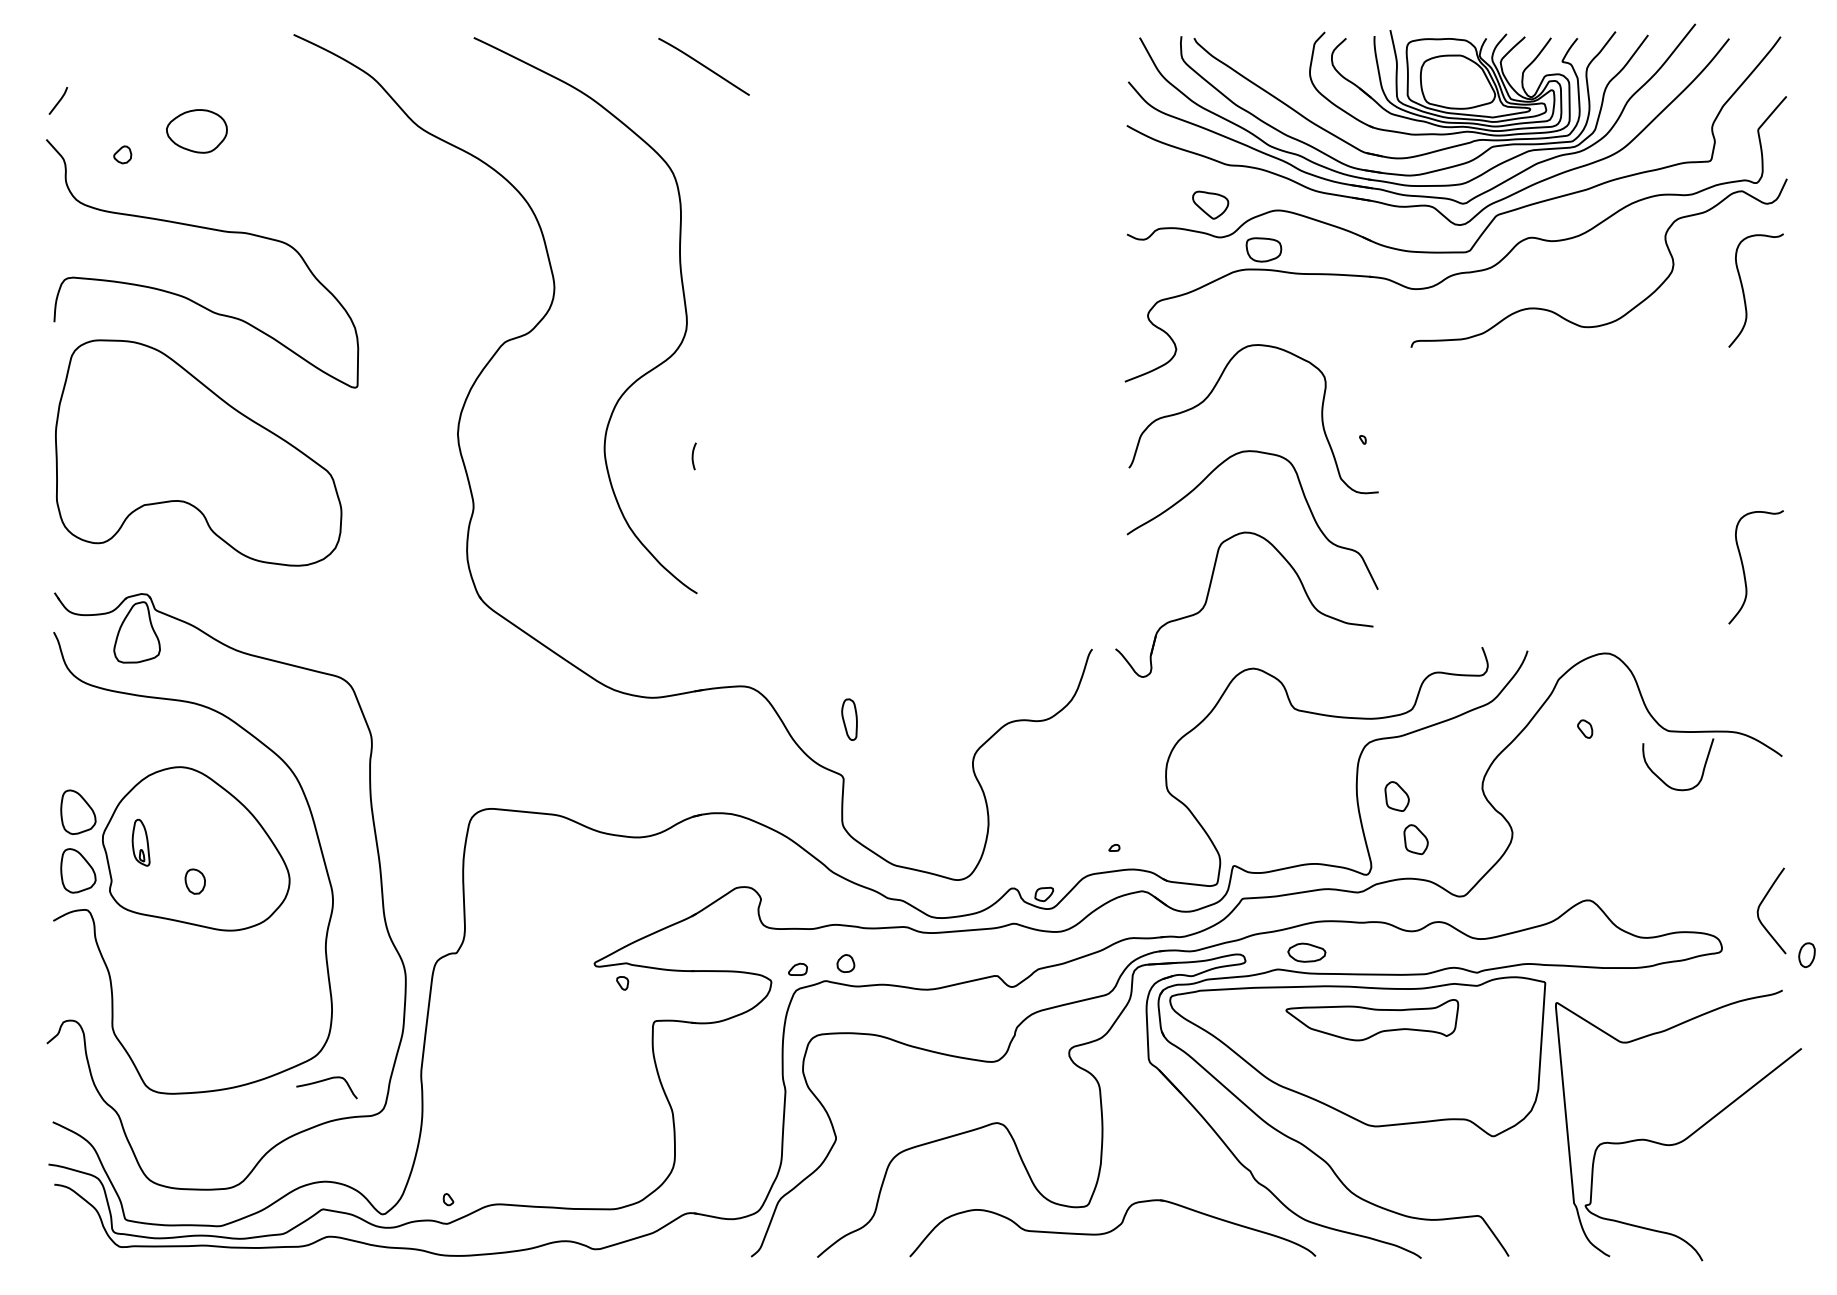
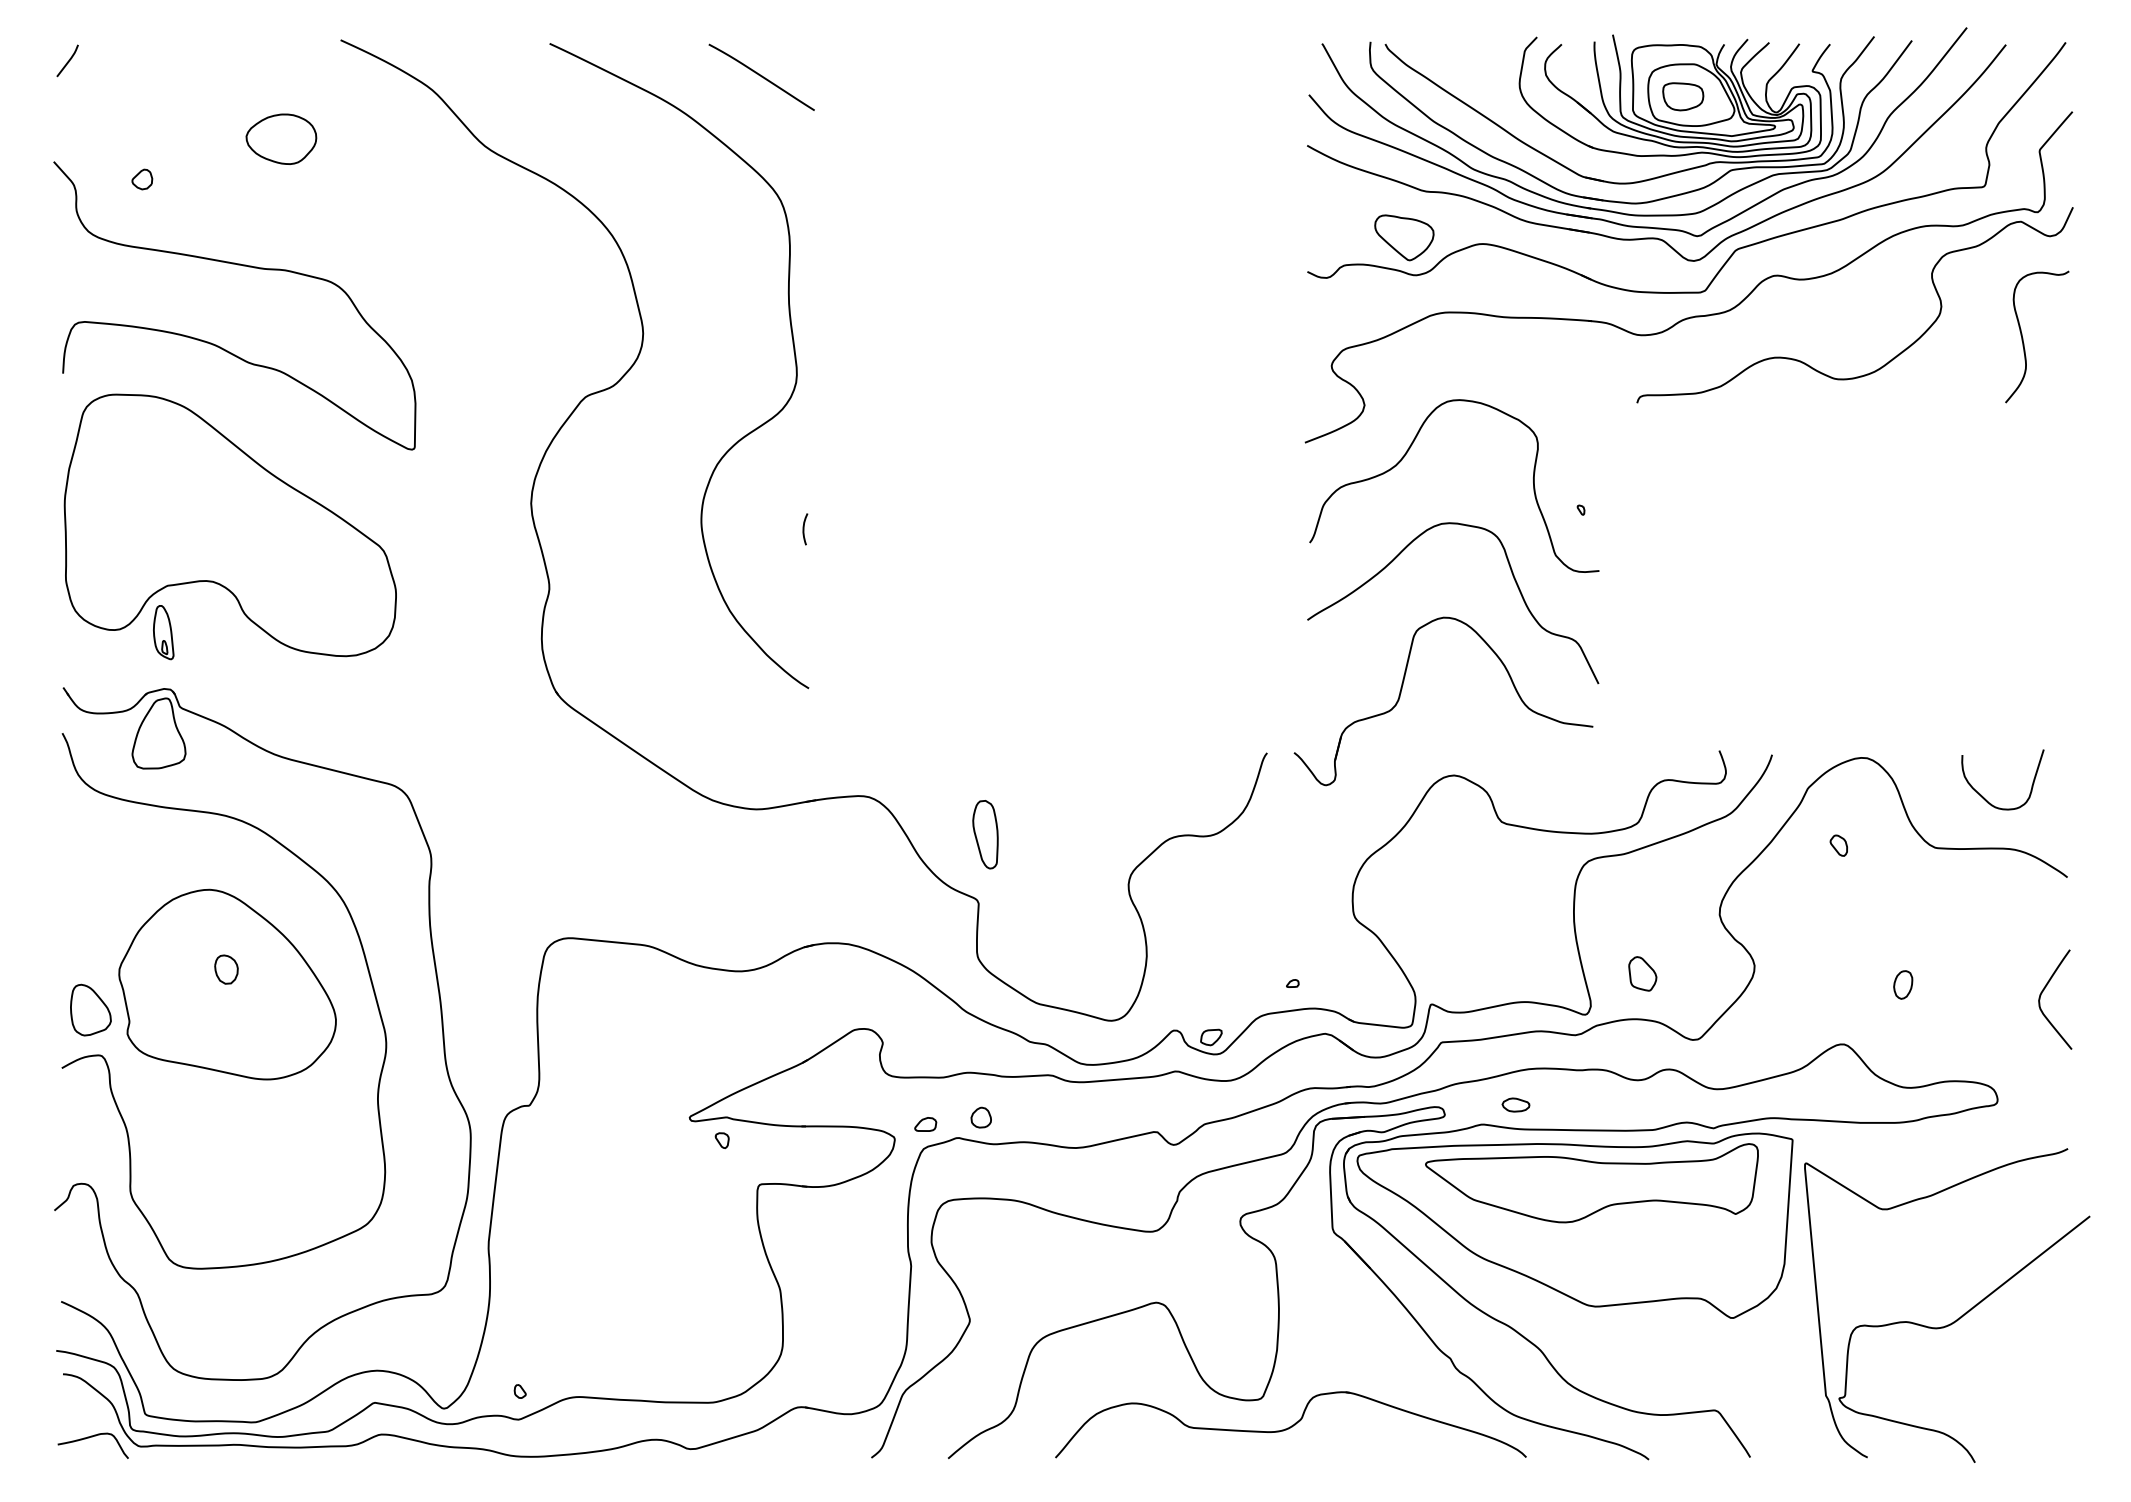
curve: (703, 66) -> (761, 76), moved
line: (59, 100) -> (68, 60), moved
part: (197, 130) -> (281, 138), moved
part: (1210, 204) -> (1404, 237), size x1.43
part: (1264, 249) -> (1683, 96), moved
curve: (1744, 568) -> (2023, 659), removed
part: (849, 719) -> (985, 834), size x1.43
curve: (1662, 779) -> (1984, 797), moved
part: (1396, 796) -> (1620, 923), removed
part: (78, 811) -> (90, 941), removed
part: (140, 842) -> (163, 632), moved
part: (195, 881) -> (226, 969), moved
curve: (1762, 903) -> (2044, 990), moved
part: (1306, 952) -> (1515, 1104), size x0.62
part: (1807, 954) -> (1903, 984), moved
part: (1371, 1020) -> (1591, 1183), size x1.67
curve: (323, 1081) -> (89, 1438), moved

